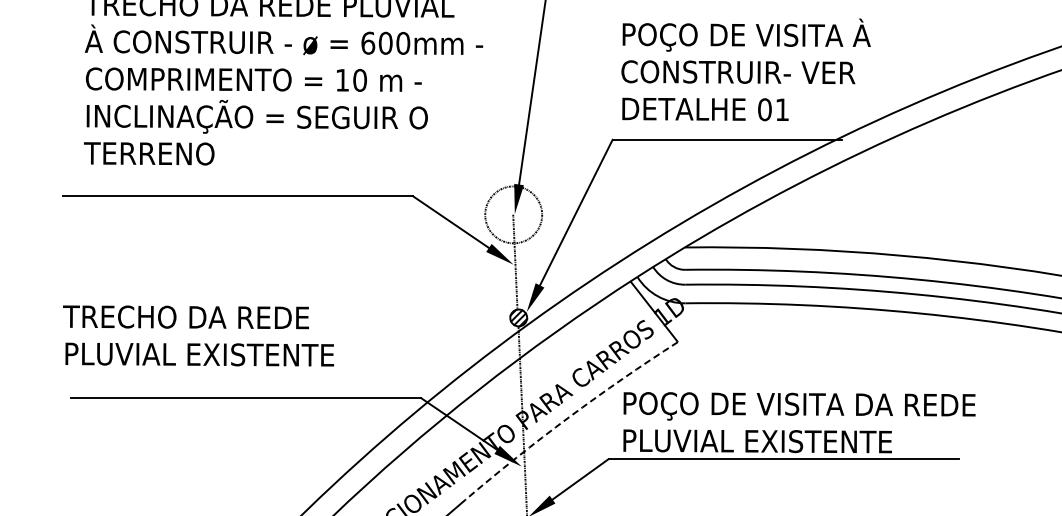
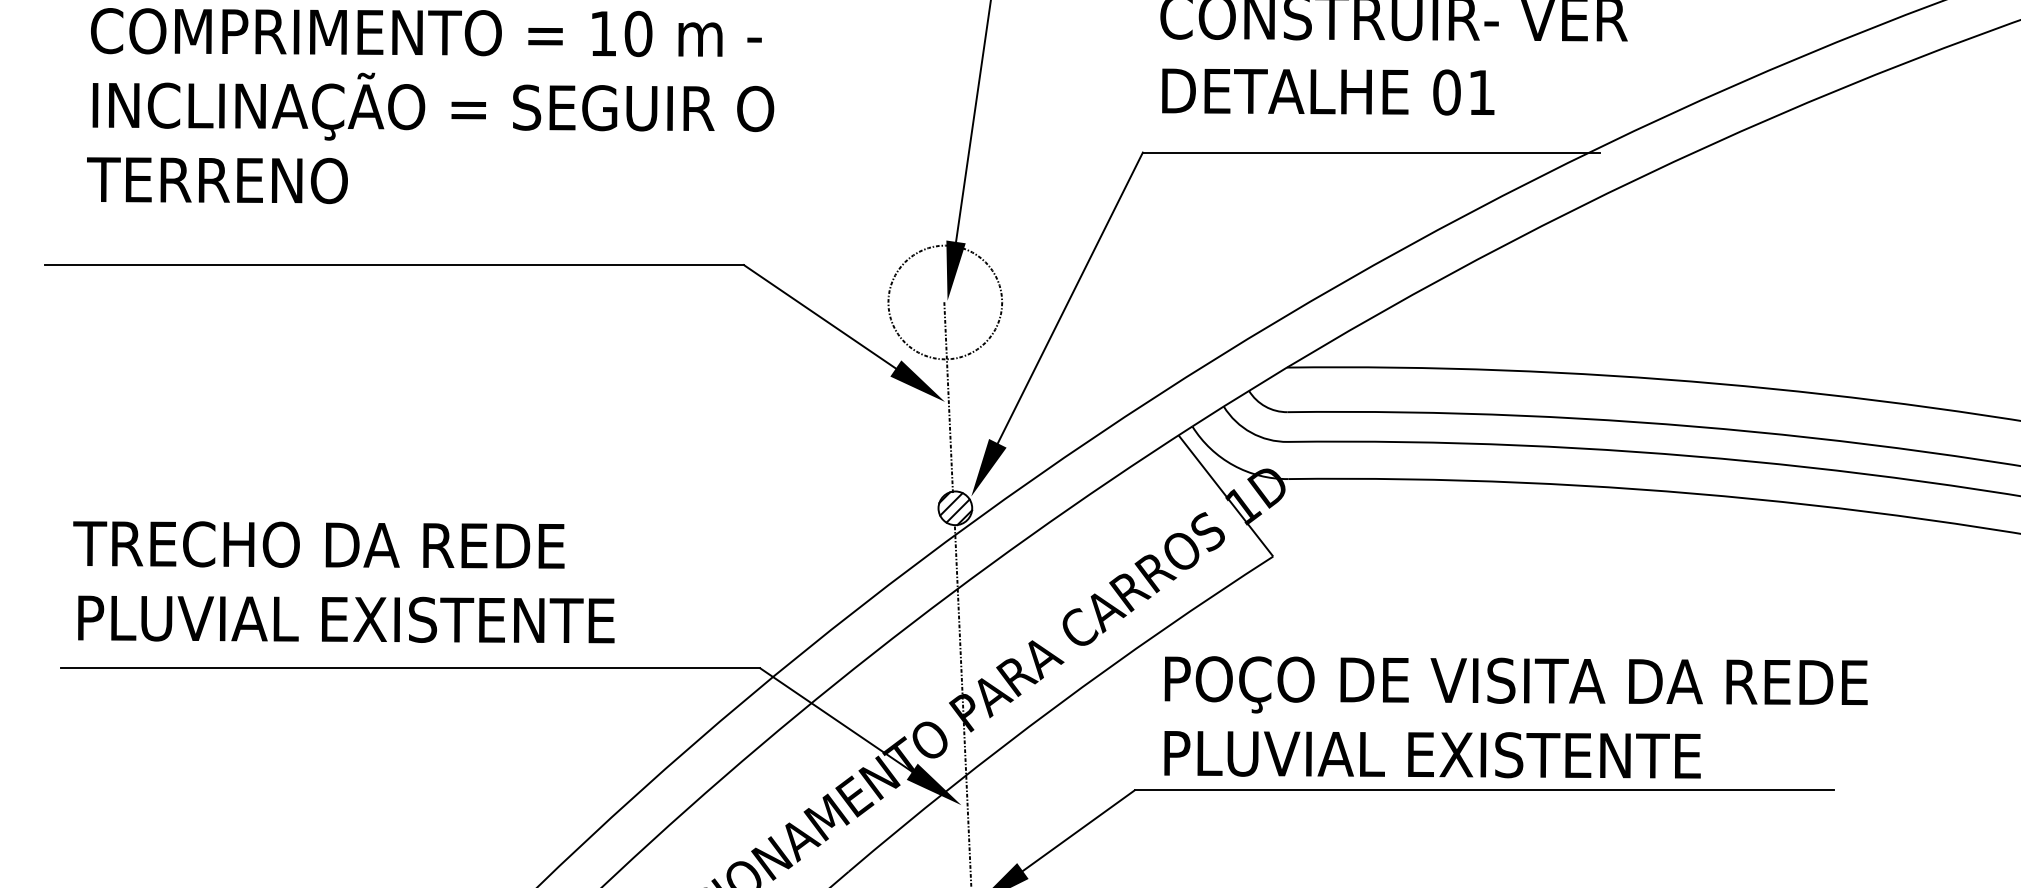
text: (198, 335) -> (343, 581), moved
arc: (568, 417) -> (1054, 707), dashed -> solid

